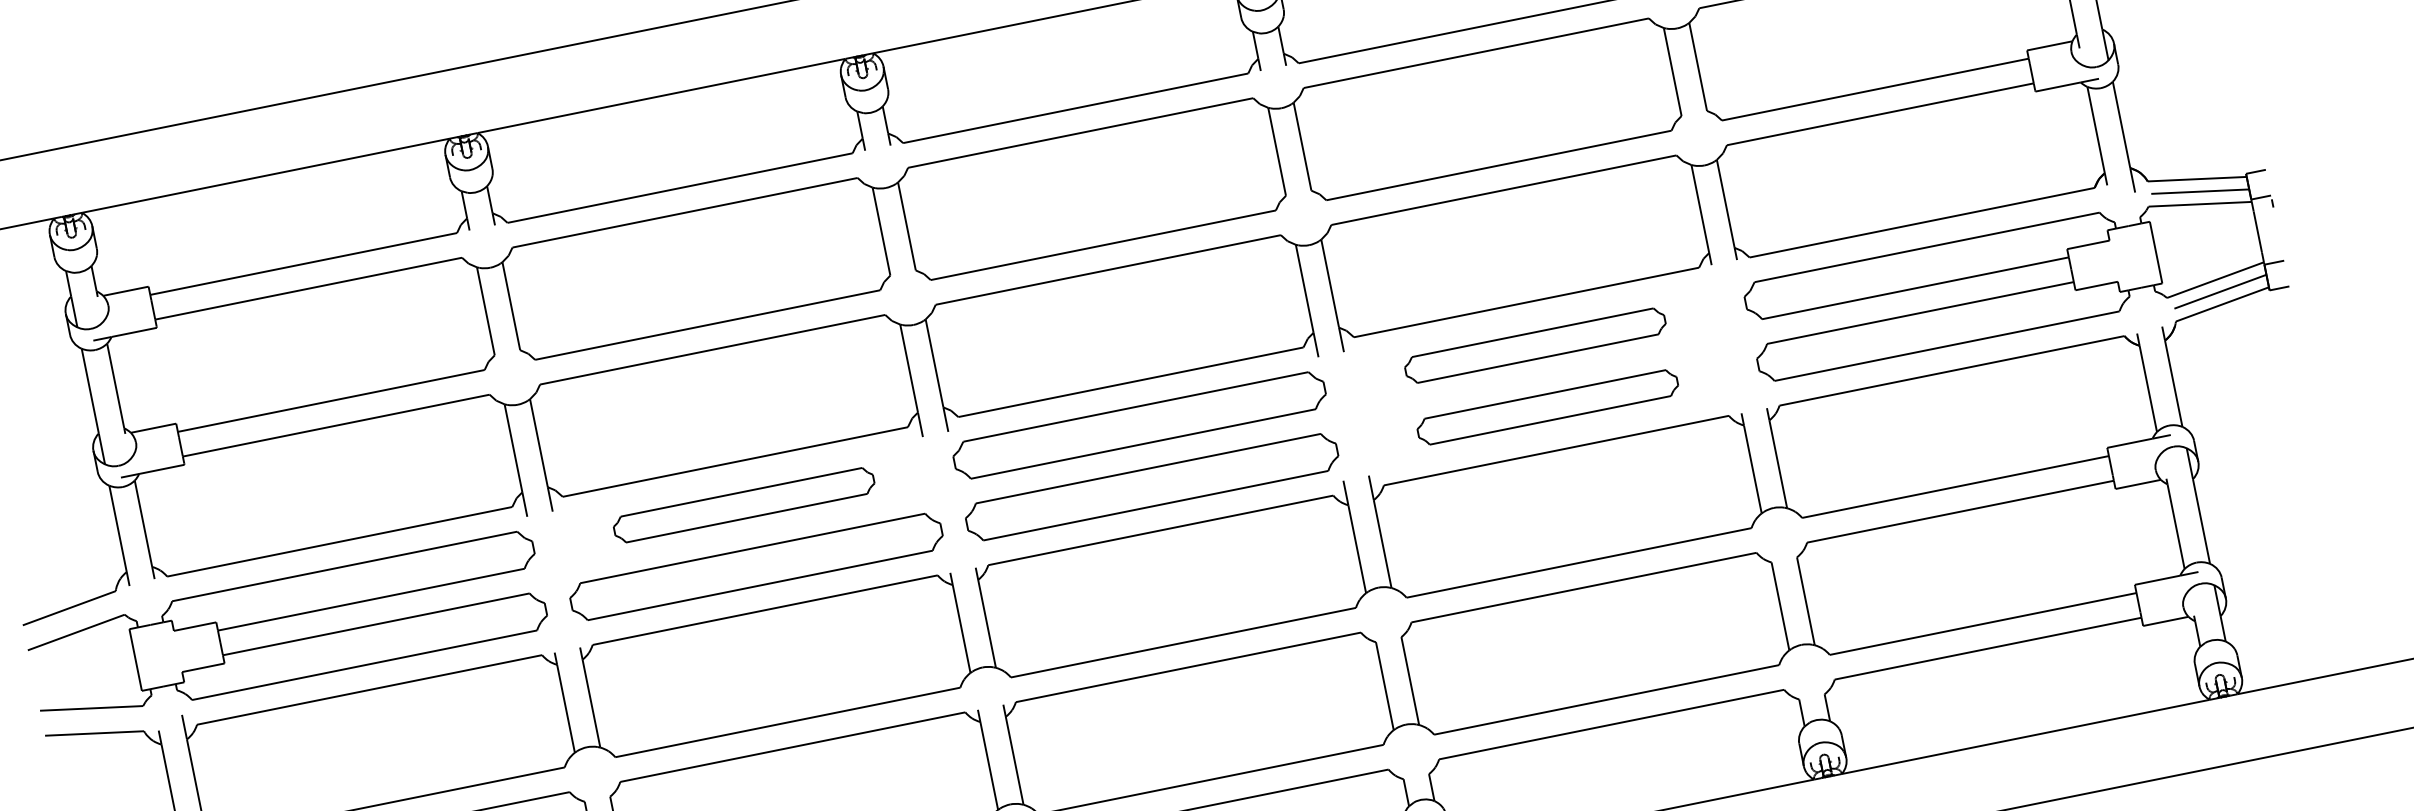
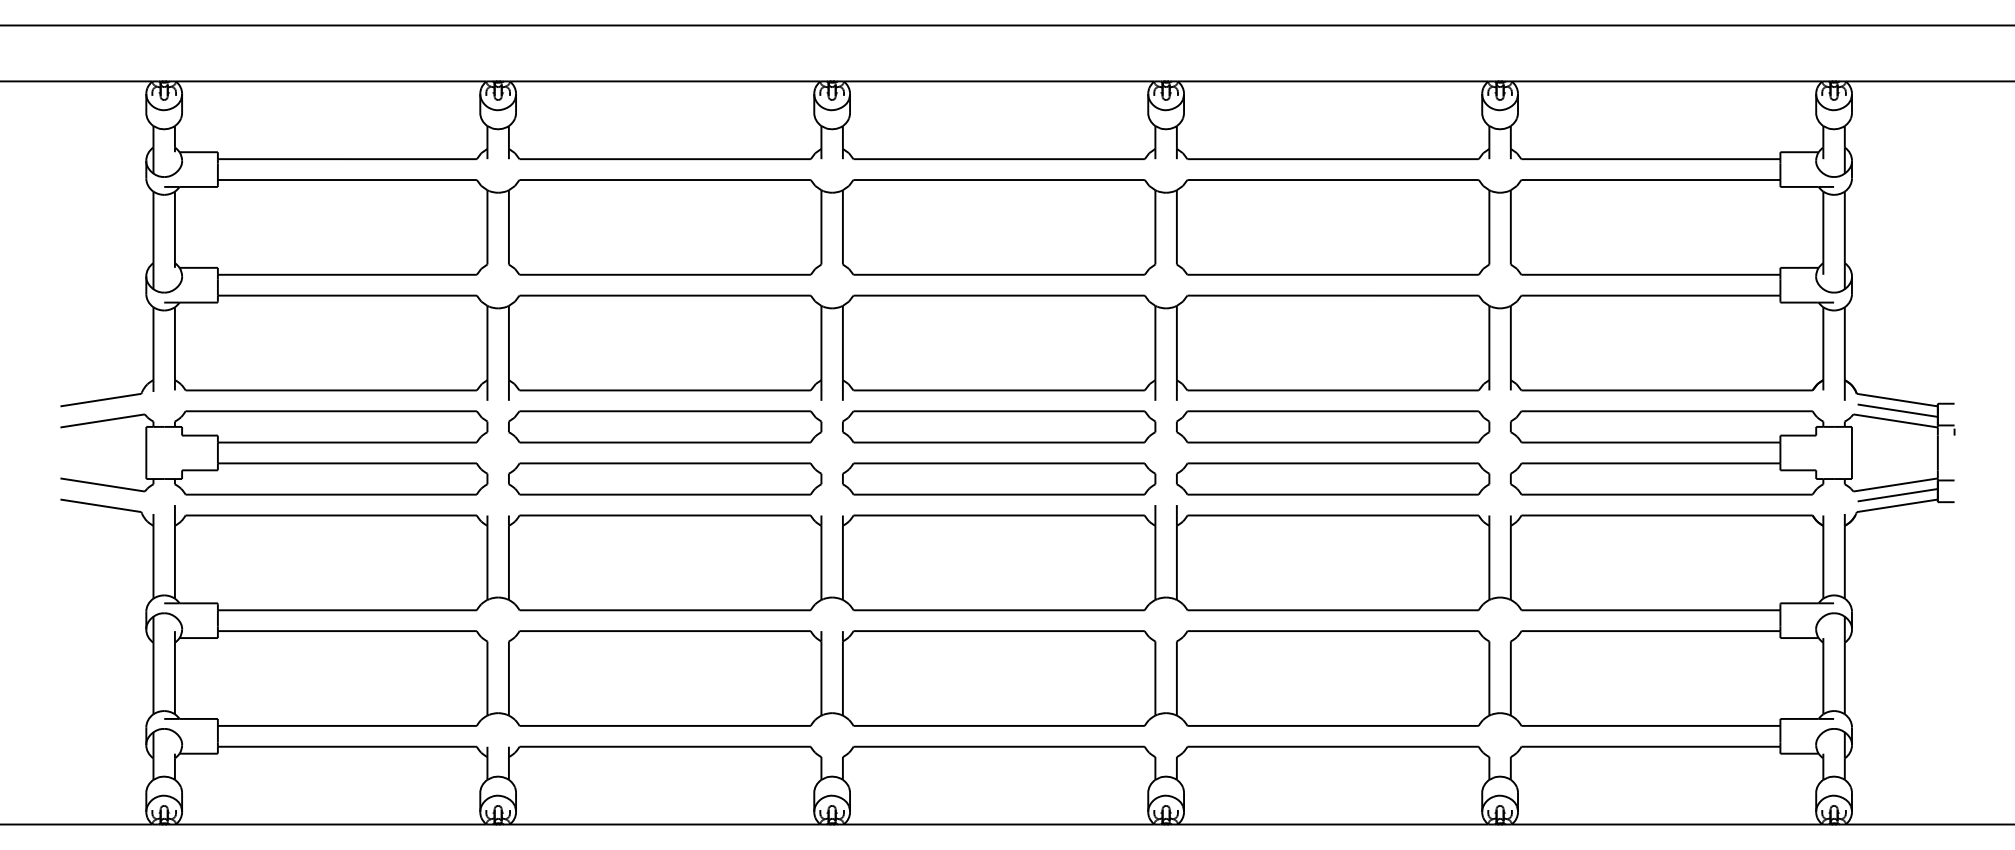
part: (1535, 345) -> (1333, 426), size x1.43
part: (1548, 406) -> (1333, 478), size x1.43
part: (744, 504) -> (665, 426), size x1.43

